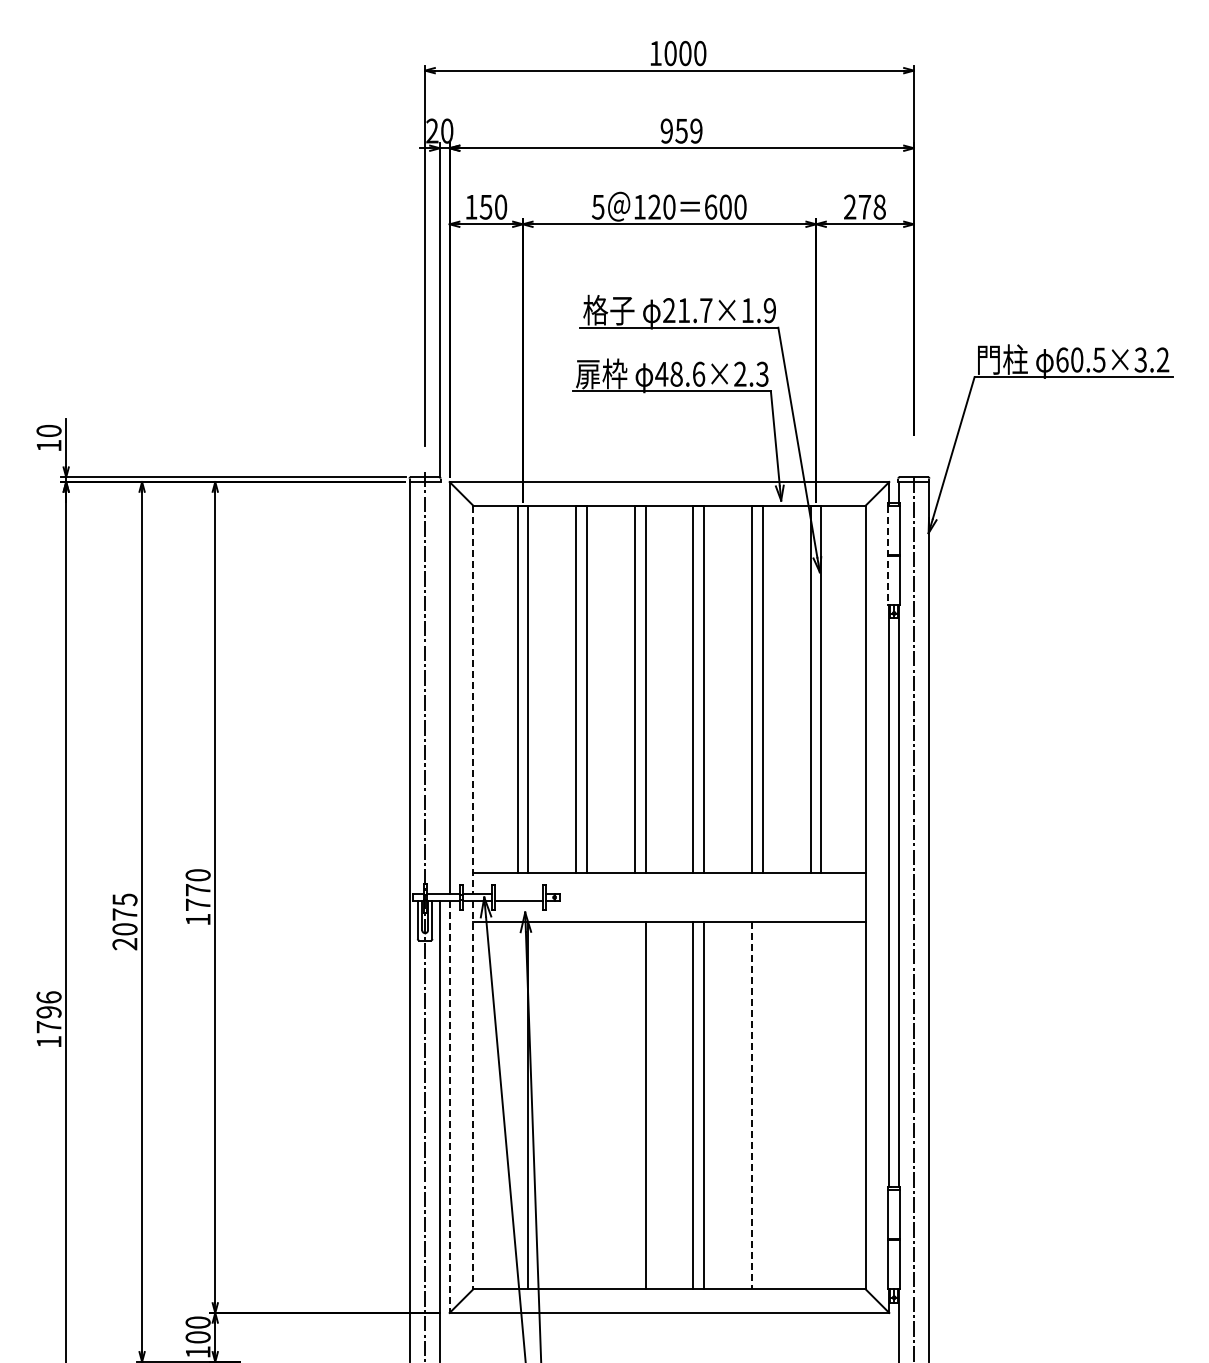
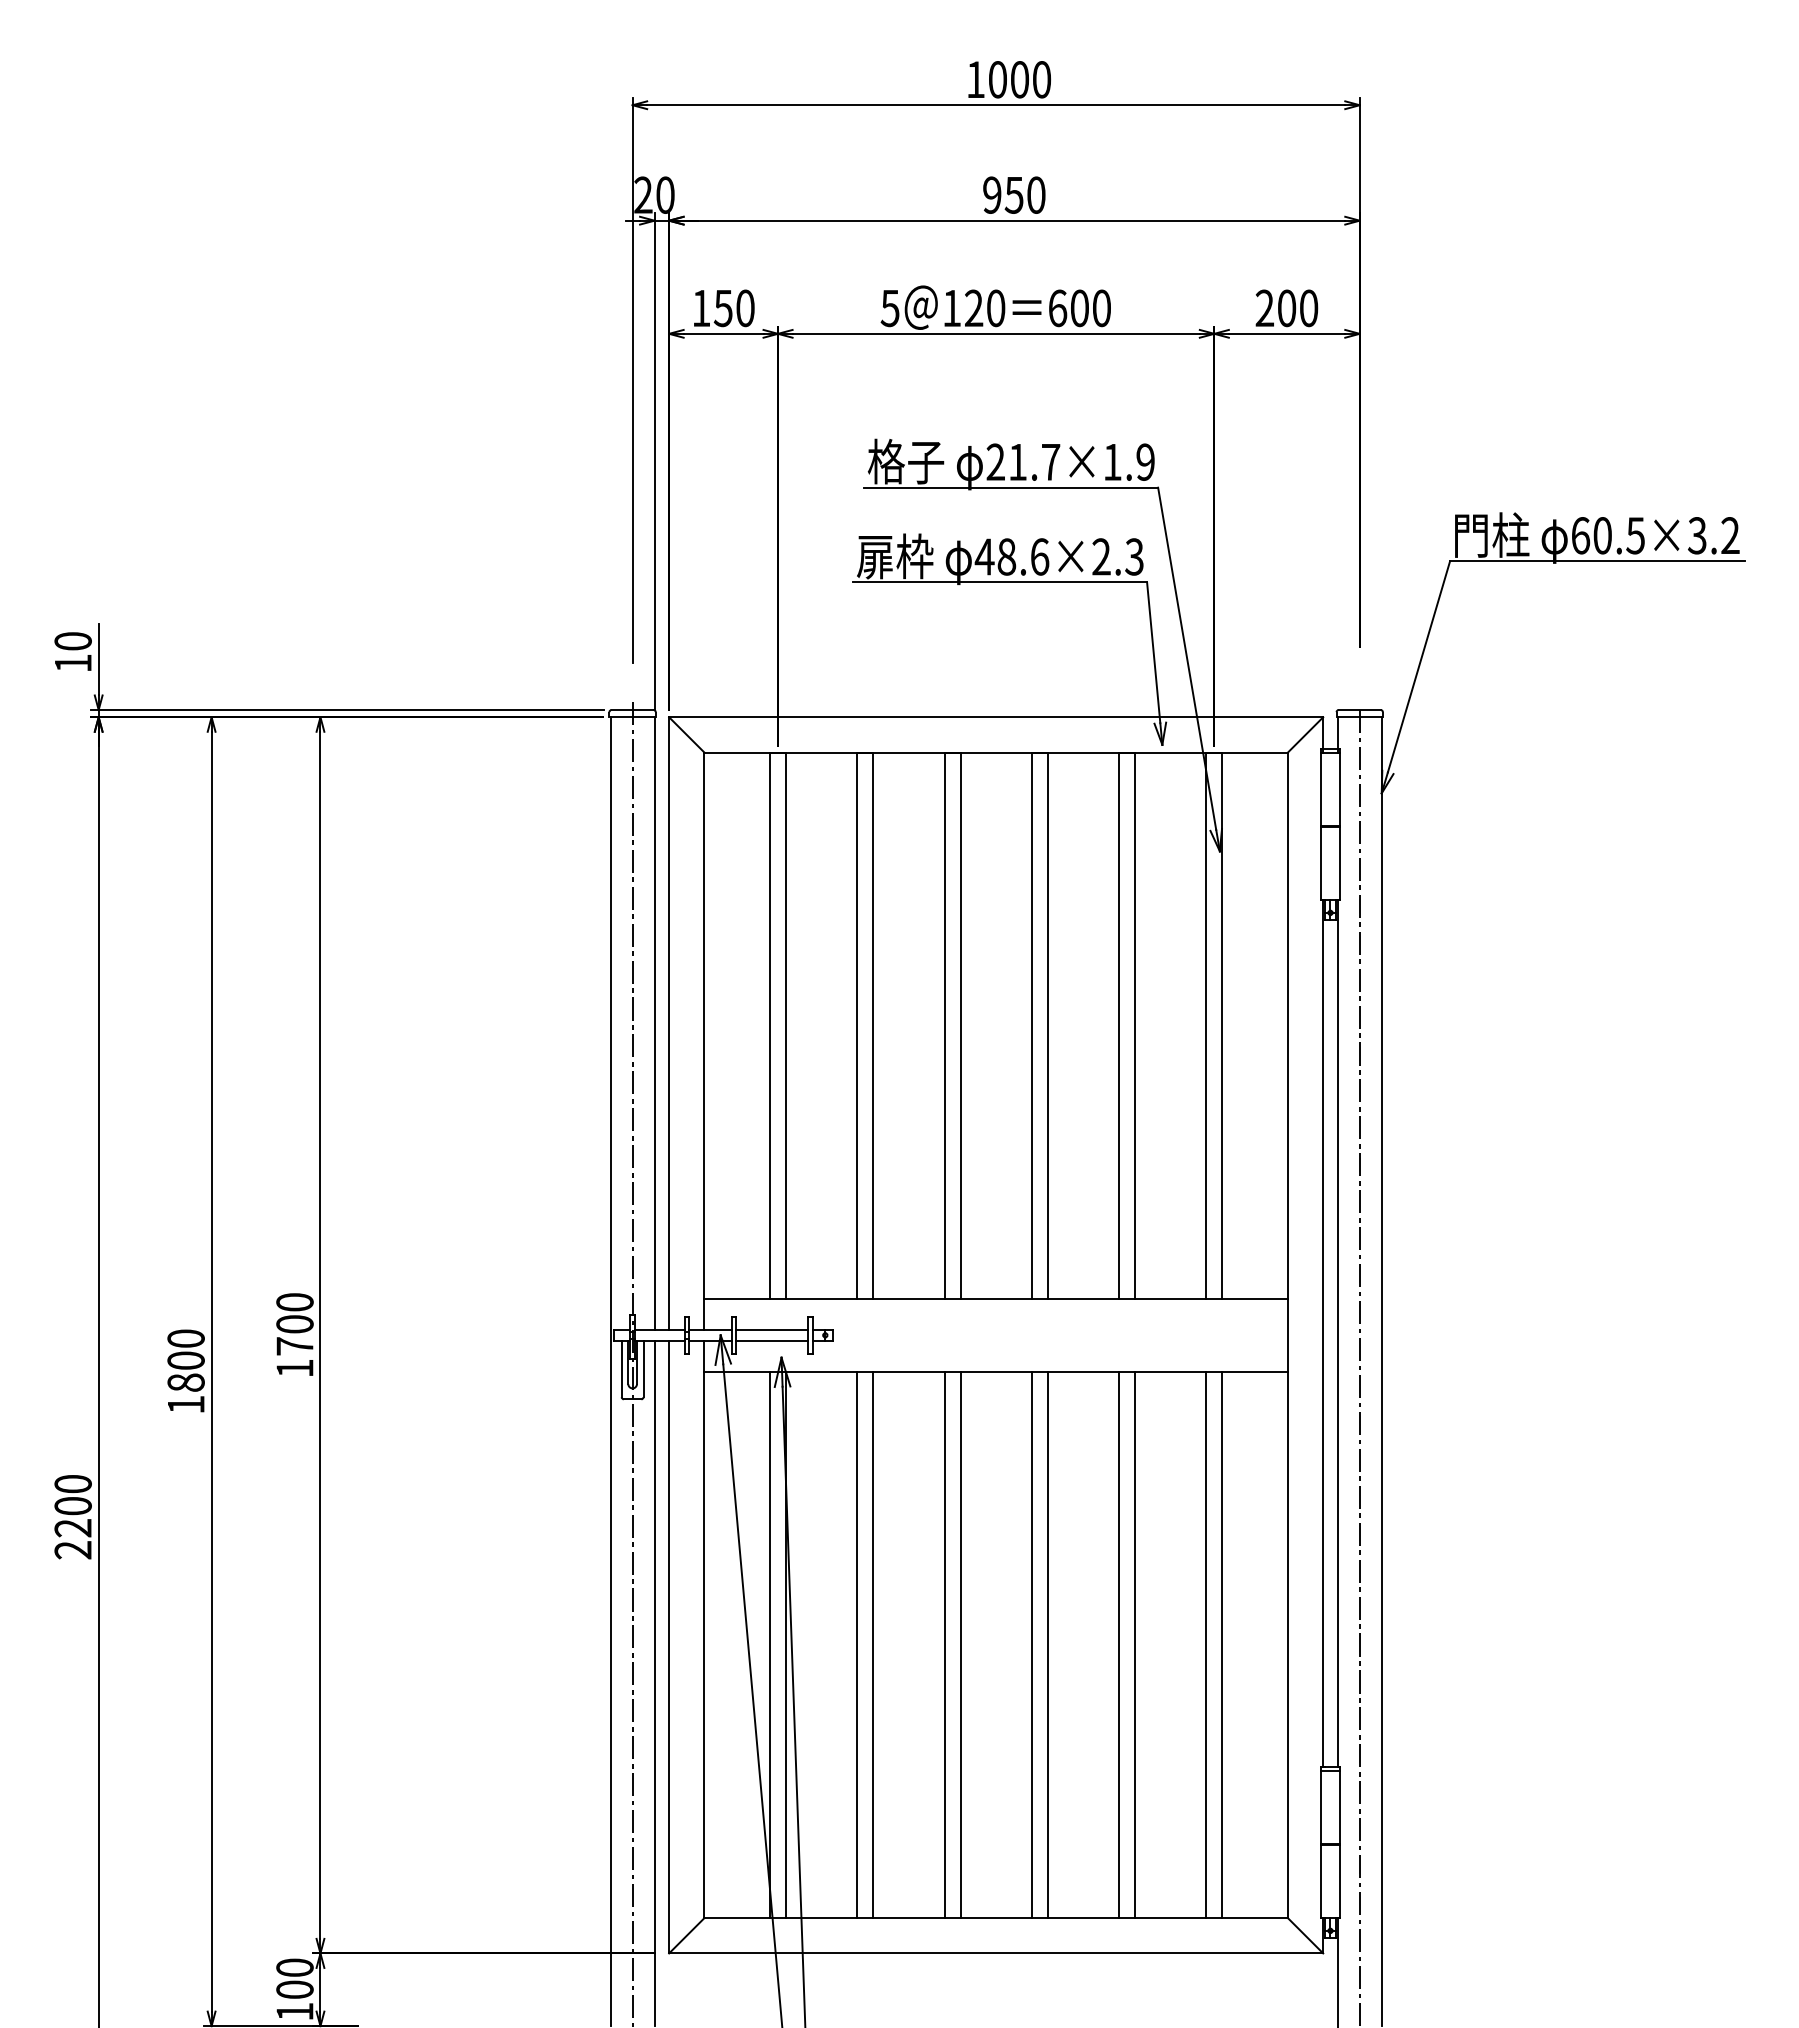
text: (696, 130) -> (1036, 194), 959 -> 950
text: (872, 206) -> (1298, 307), 278 -> 200
line: (887, 555) -> (1320, 826), dashed -> solid
line: (439, 687) -> (654, 1022), added
line: (473, 699) -> (704, 1040), dashed -> solid
text: (197, 890) -> (294, 1324), 1770 -> 1700
line: (518, 893) -> (771, 1329), added
text: (124, 921) -> (185, 1371), 2075 -> 1800
text: (48, 1019) -> (72, 1516), 1796 -> 2200
line: (473, 1095) -> (704, 1629), dashed -> solid
line: (517, 1105) -> (770, 1644), added
line: (576, 1105) -> (857, 1644), added
line: (586, 1105) -> (872, 1644), added
line: (634, 1105) -> (944, 1644), added
line: (752, 1105) -> (1119, 1644), dashed -> solid
line: (762, 1105) -> (1134, 1644), added
line: (810, 1105) -> (1205, 1644), added
line: (821, 1105) -> (1222, 1644), added
line: (449, 1107) -> (668, 1647), dashed -> solid

